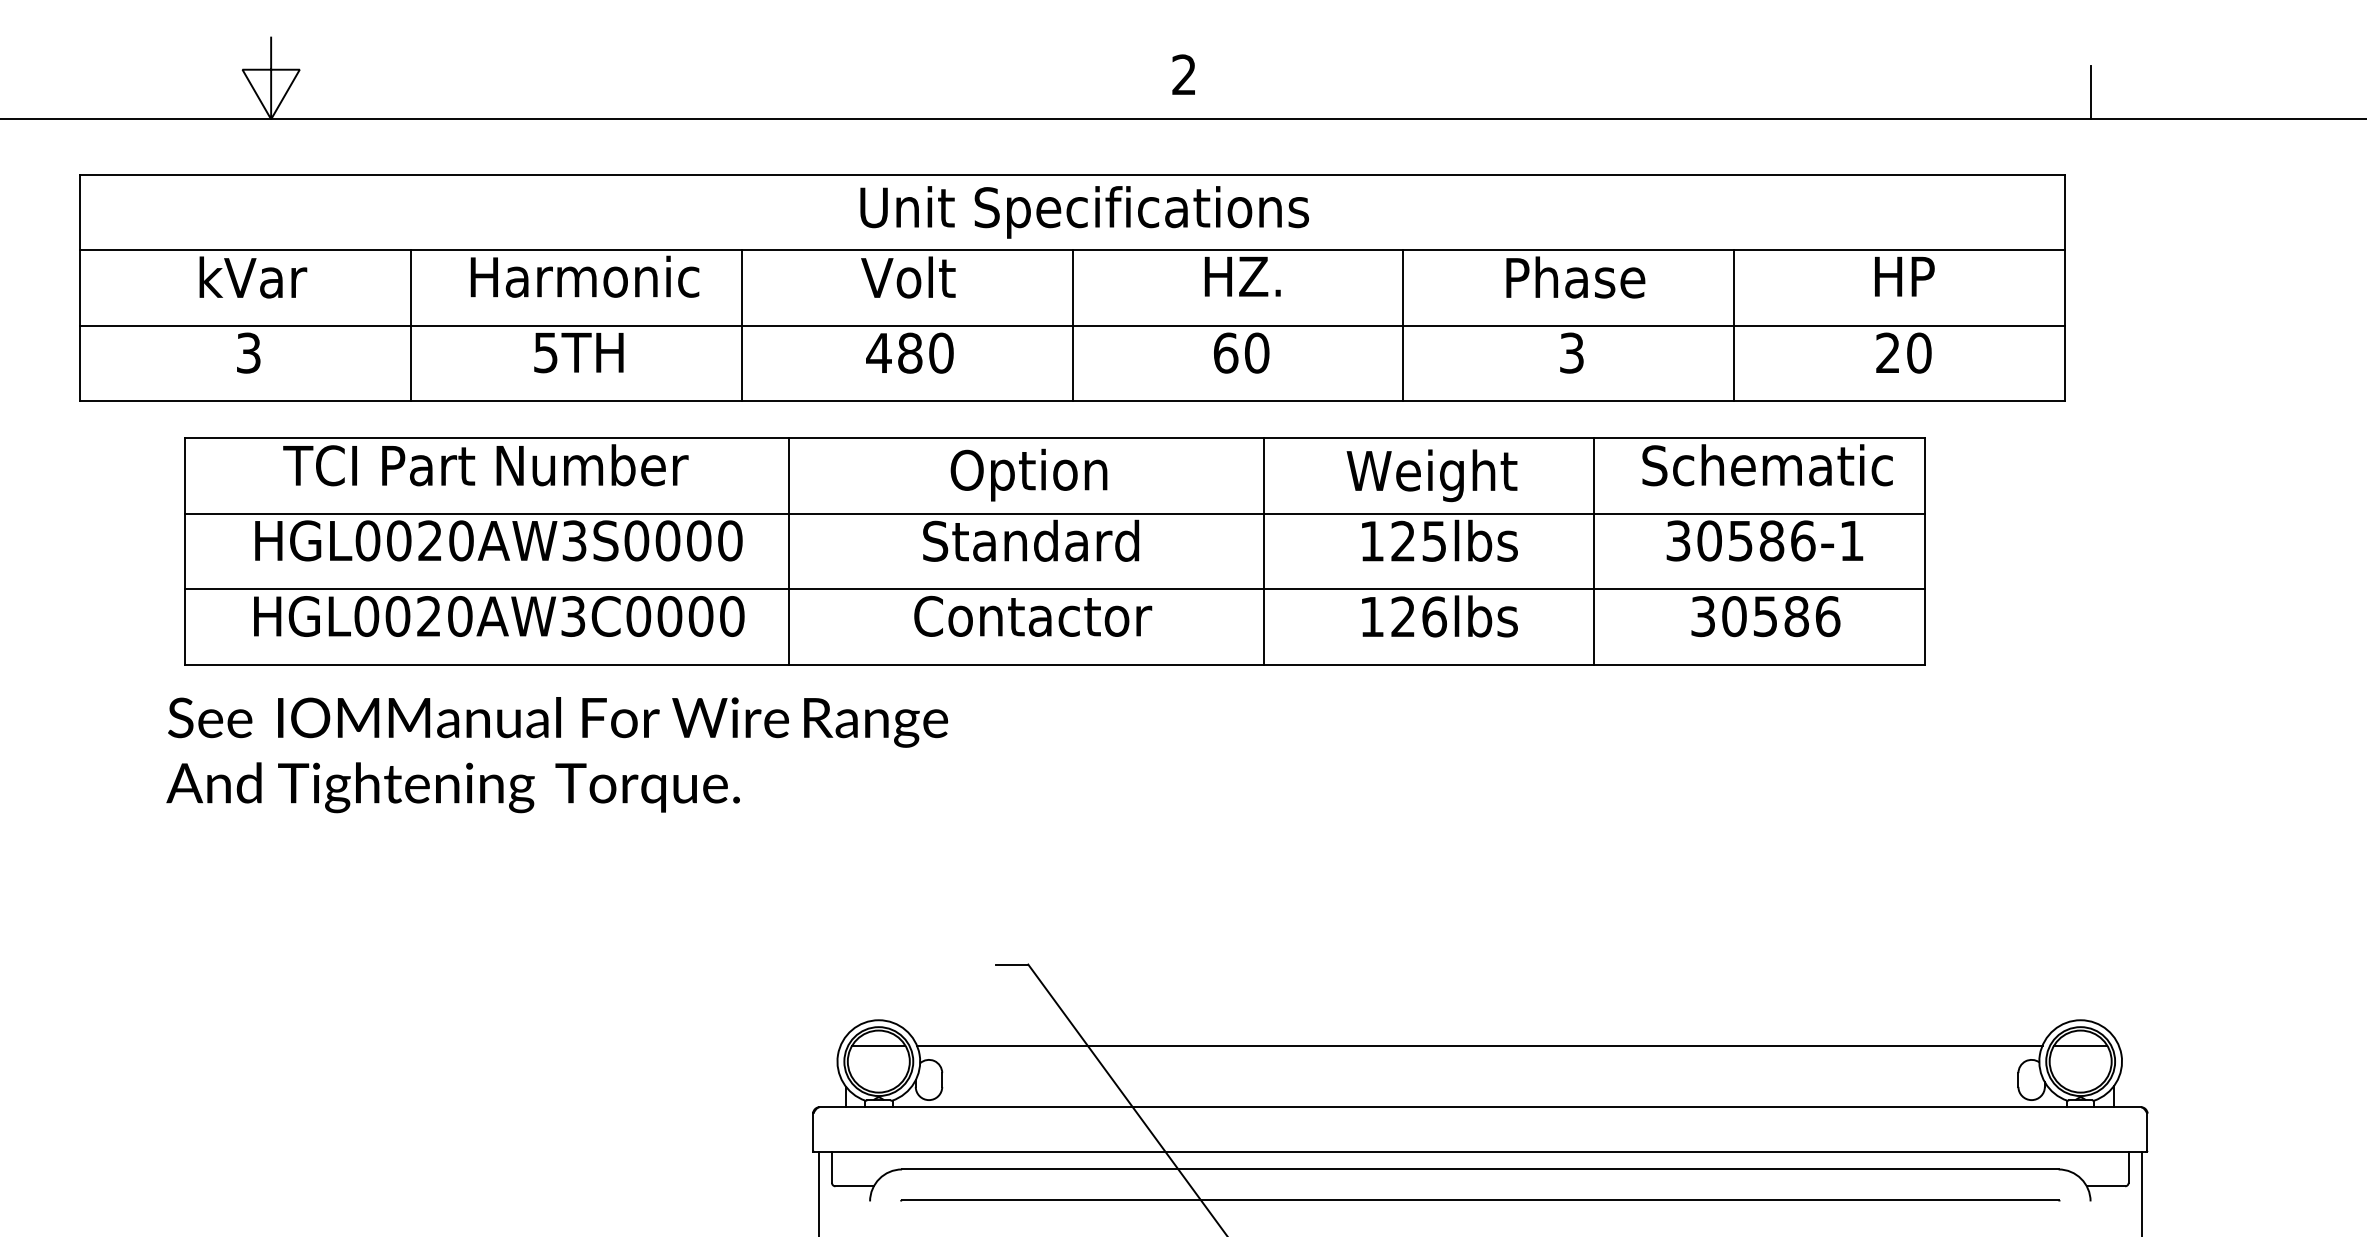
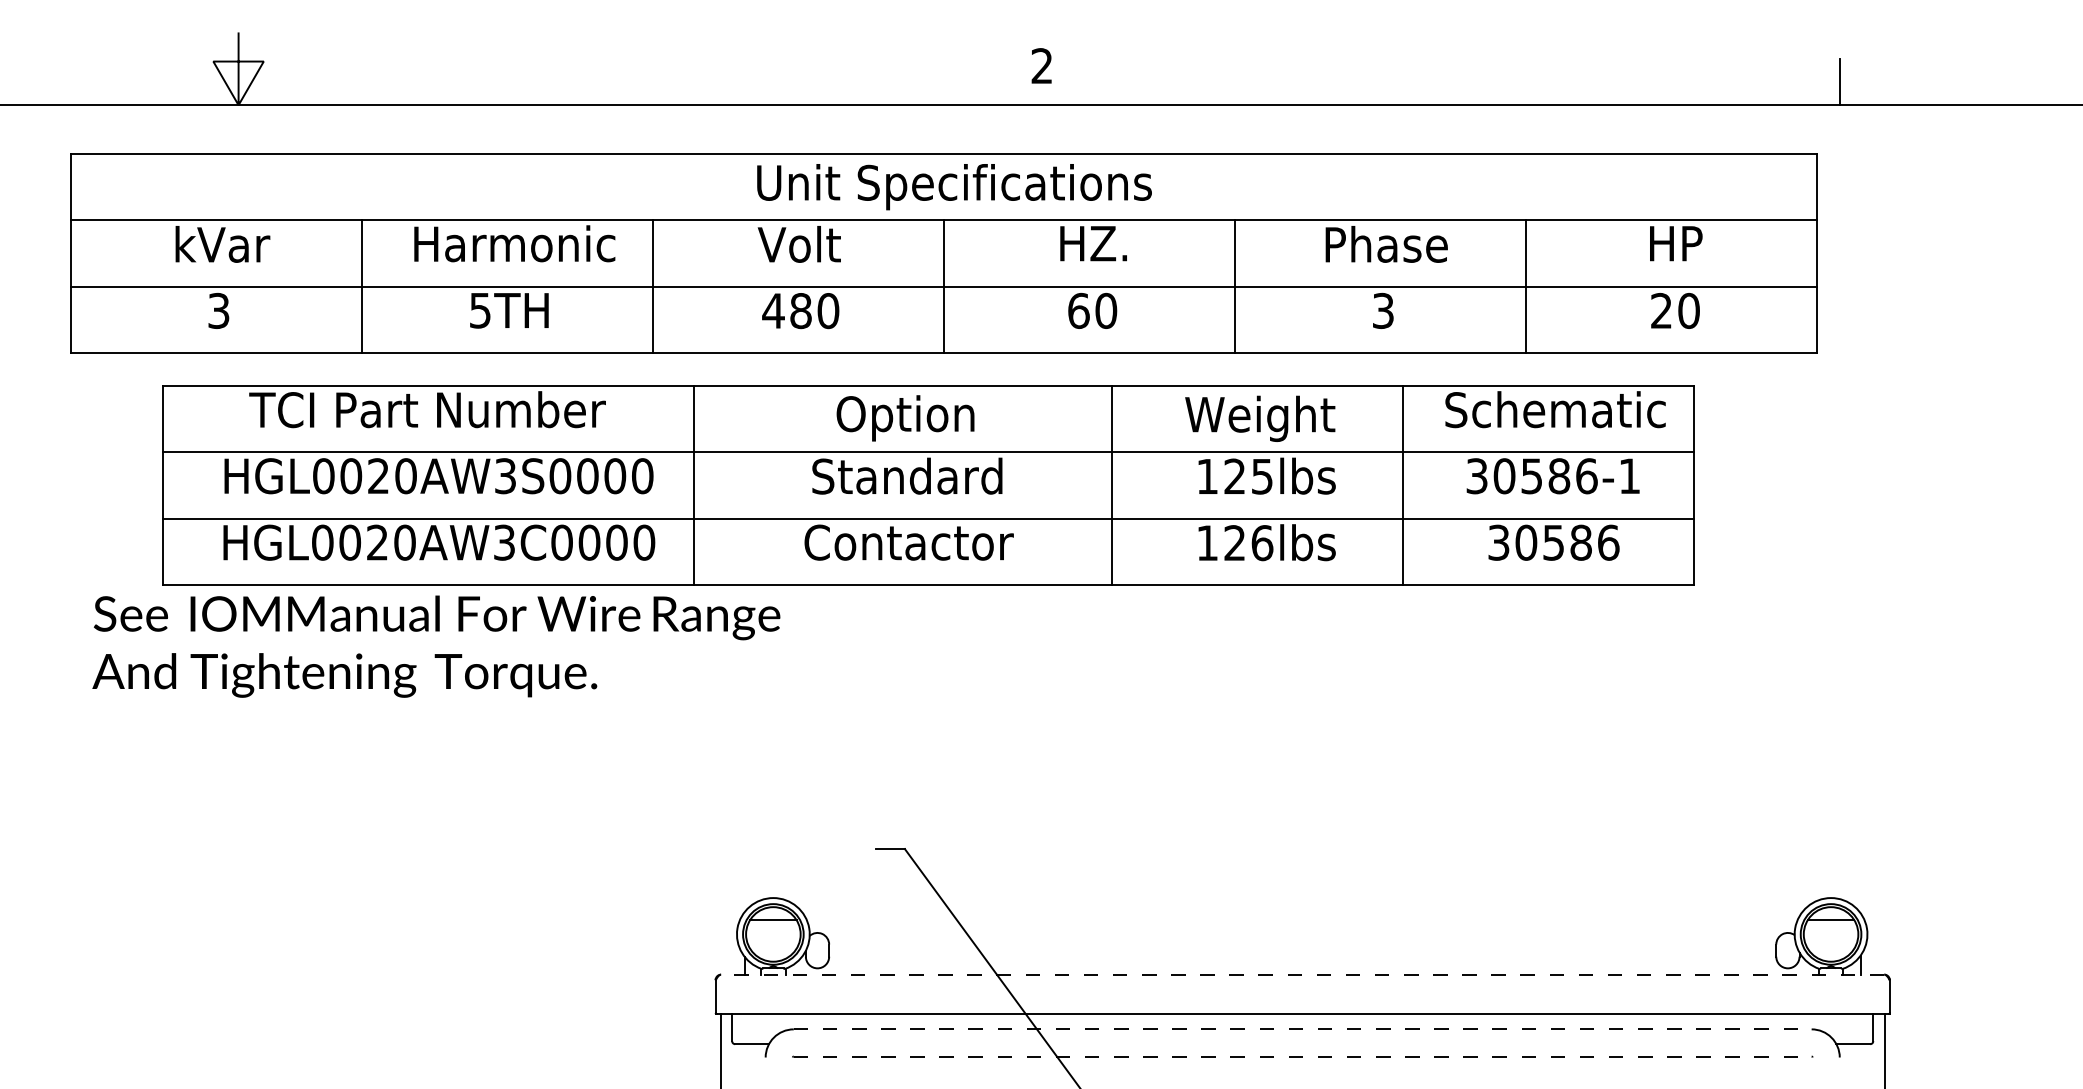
text: (557, 754) -> (436, 646), moved
line: (1478, 1045) -> (1301, 920), removed
line: (1480, 1107) -> (1302, 974), solid -> dashed
line: (1480, 1169) -> (1302, 1029), solid -> dashed
line: (1480, 1200) -> (1302, 1056), solid -> dashed

